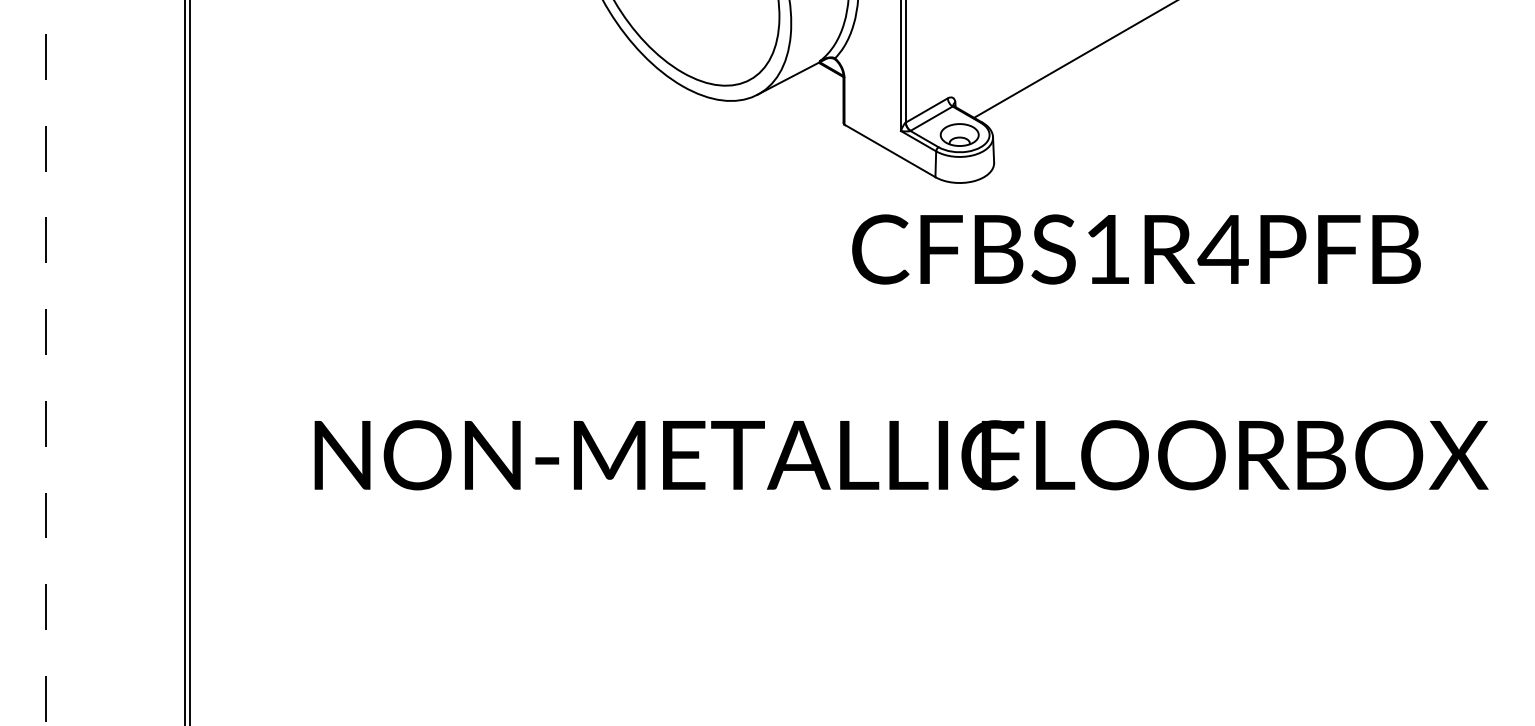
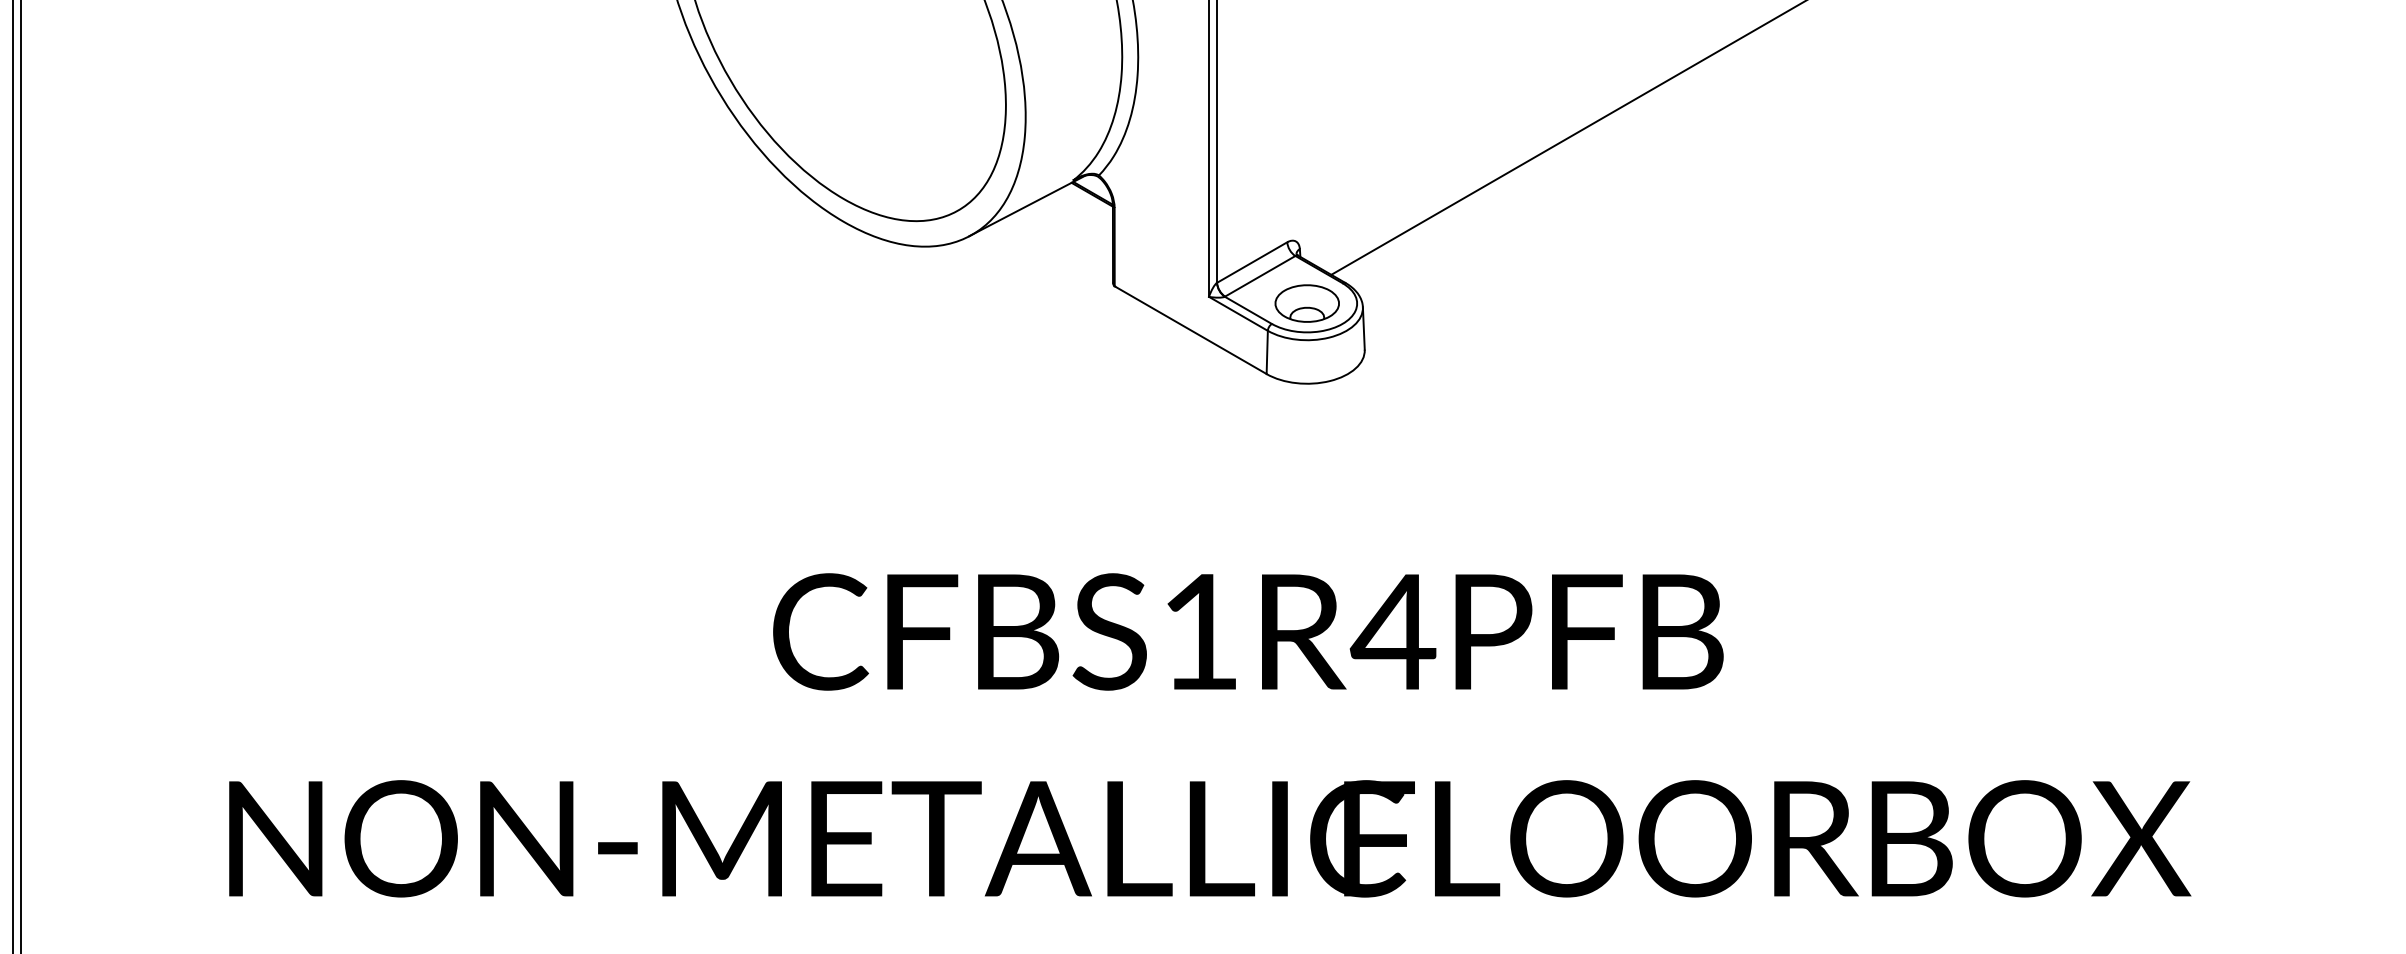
text: (1136, 249) -> (1248, 631), moved

